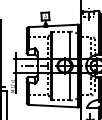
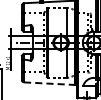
line: (53, 106) -> (49, 84), solid -> dashed

